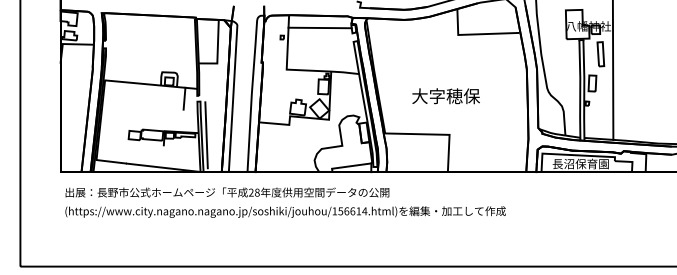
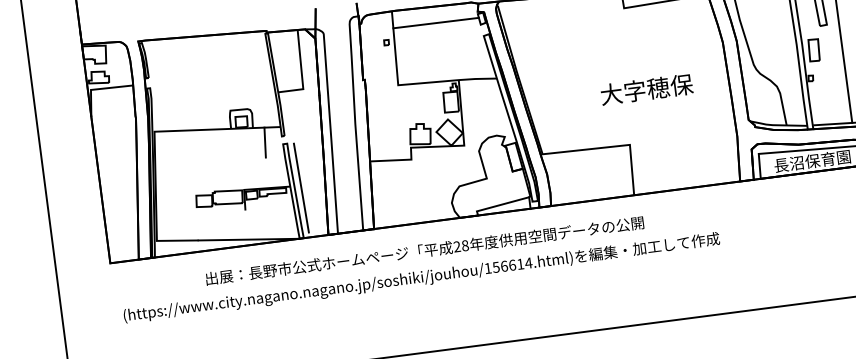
text: (445, 96) -> (646, 90), moved
text: (227, 192) -> (424, 250), moved

